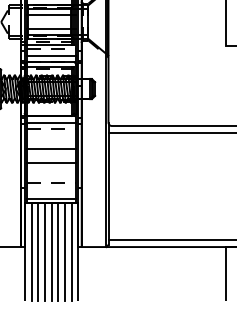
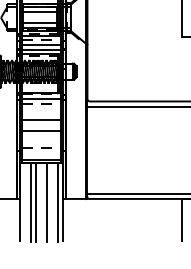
line: (31, 251) -> (25, 202), removed
line: (51, 251) -> (41, 202), removed
line: (65, 251) -> (52, 202), removed

